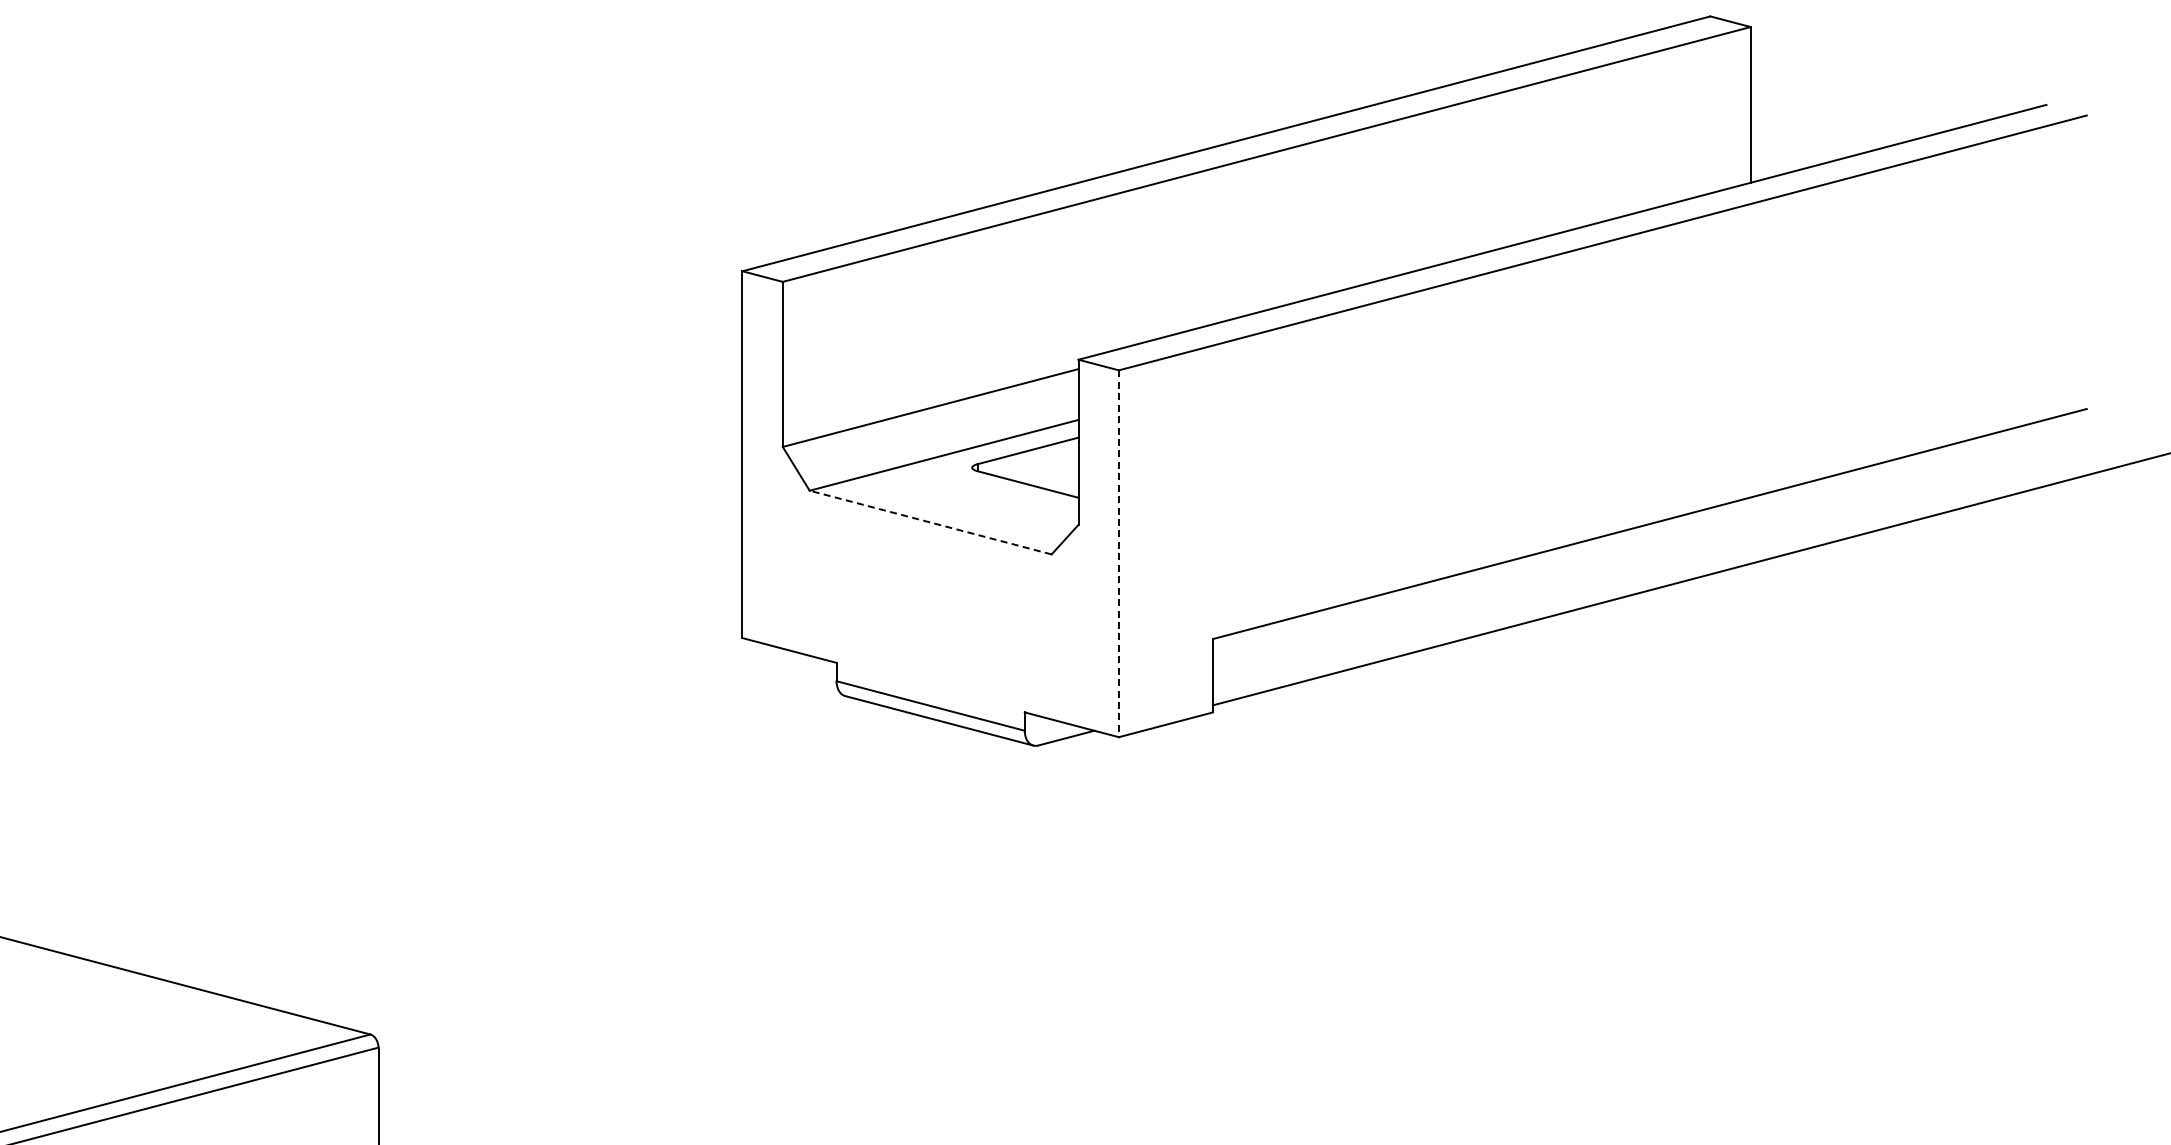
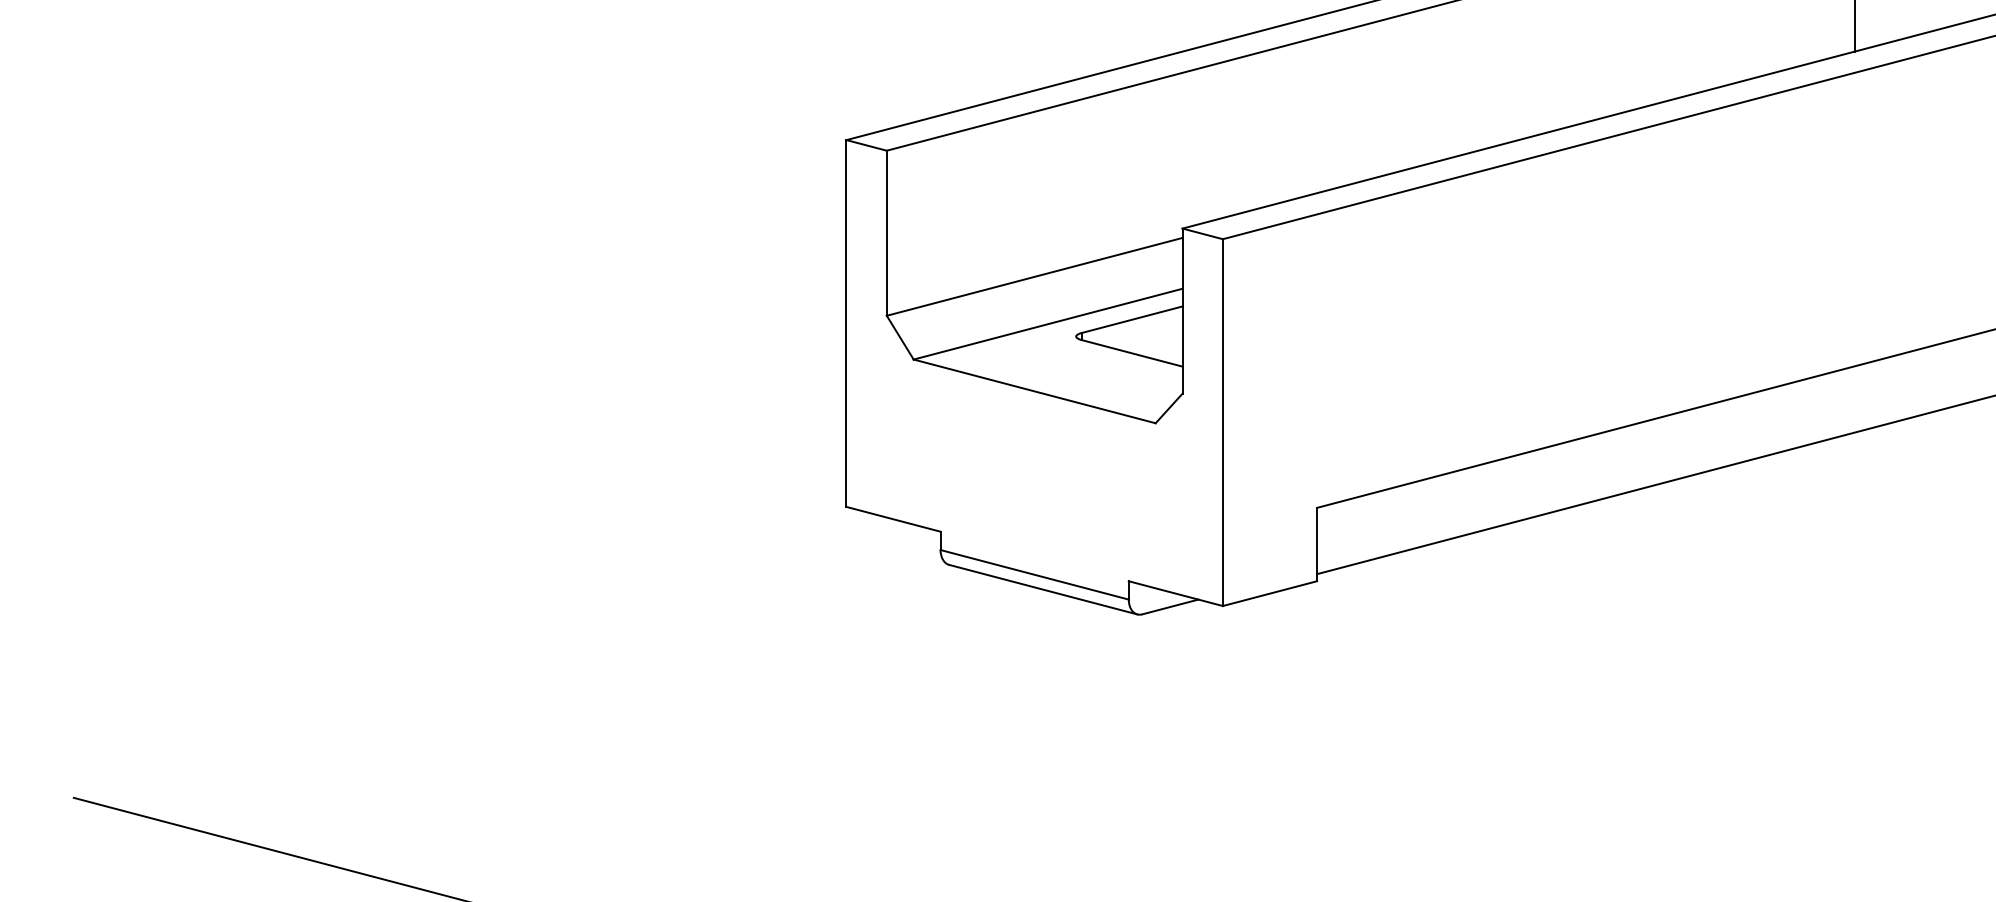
line: (930, 522) -> (1034, 391), dashed -> solid
line: (1118, 554) -> (1222, 423), dashed -> solid

